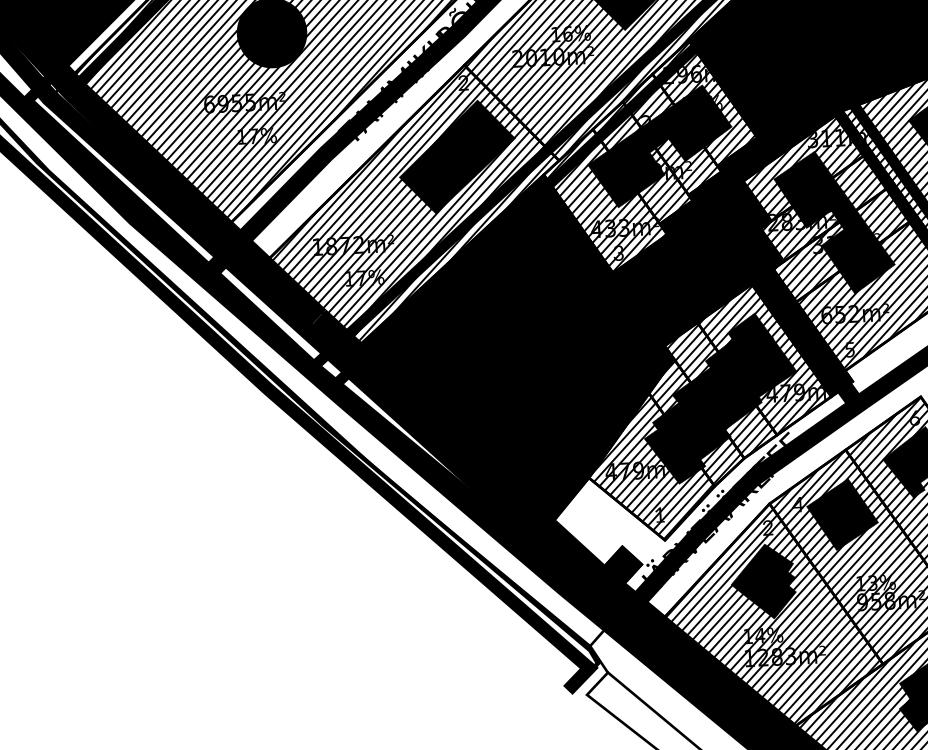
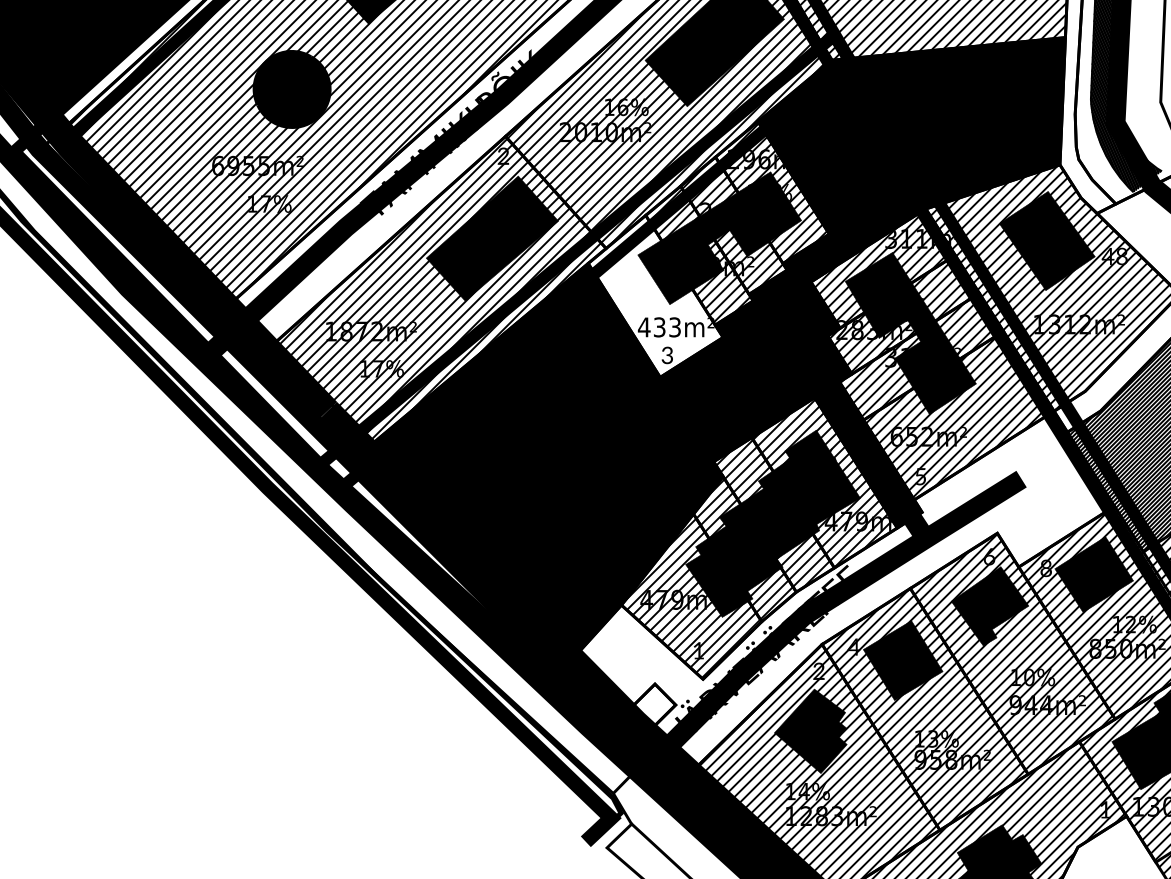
hatch: (606, 202) -> (656, 297), removed
hatch: (620, 567) -> (651, 707), removed

